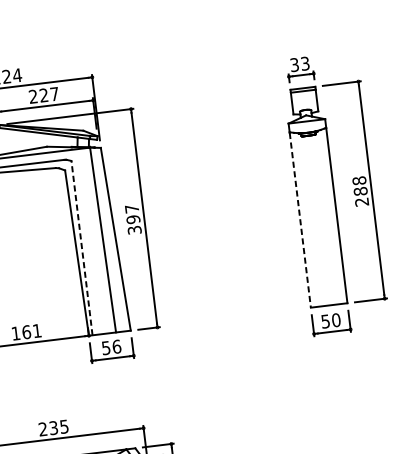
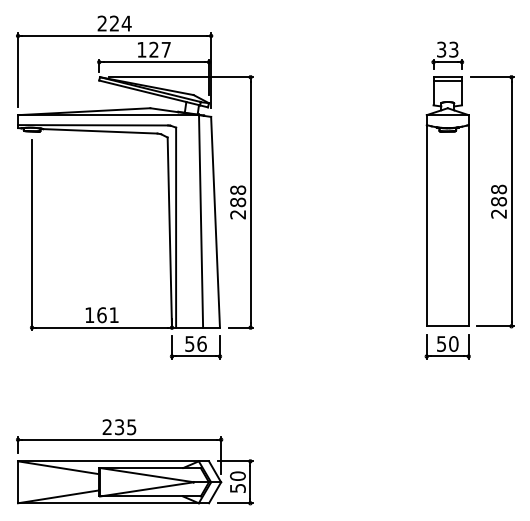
text: (33, 96) -> (141, 49), 227 -> 127
text: (133, 219) -> (238, 202), 397 -> 288
line: (300, 220) -> (426, 226), dashed -> solid
line: (82, 247) -> (176, 227), dashed -> solid

